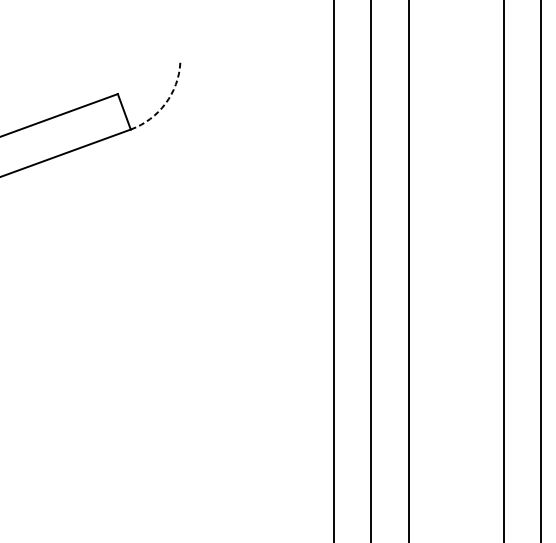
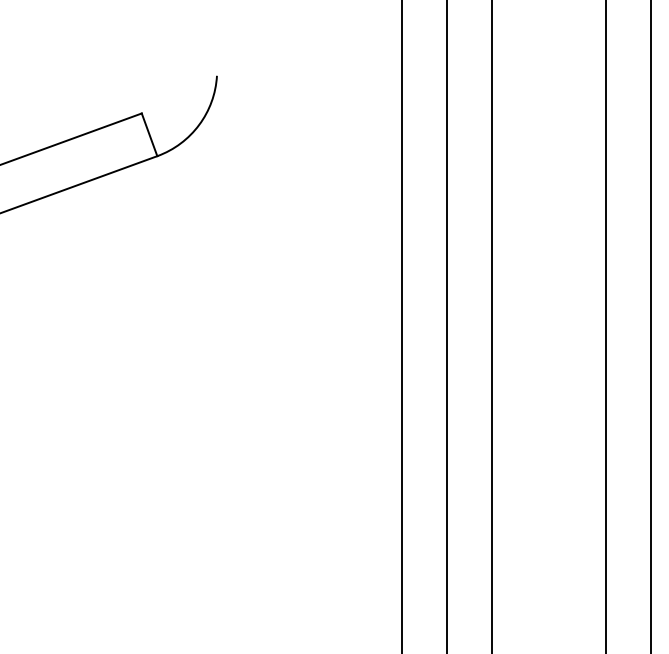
arc: (165, 103) -> (199, 124), dashed -> solid

